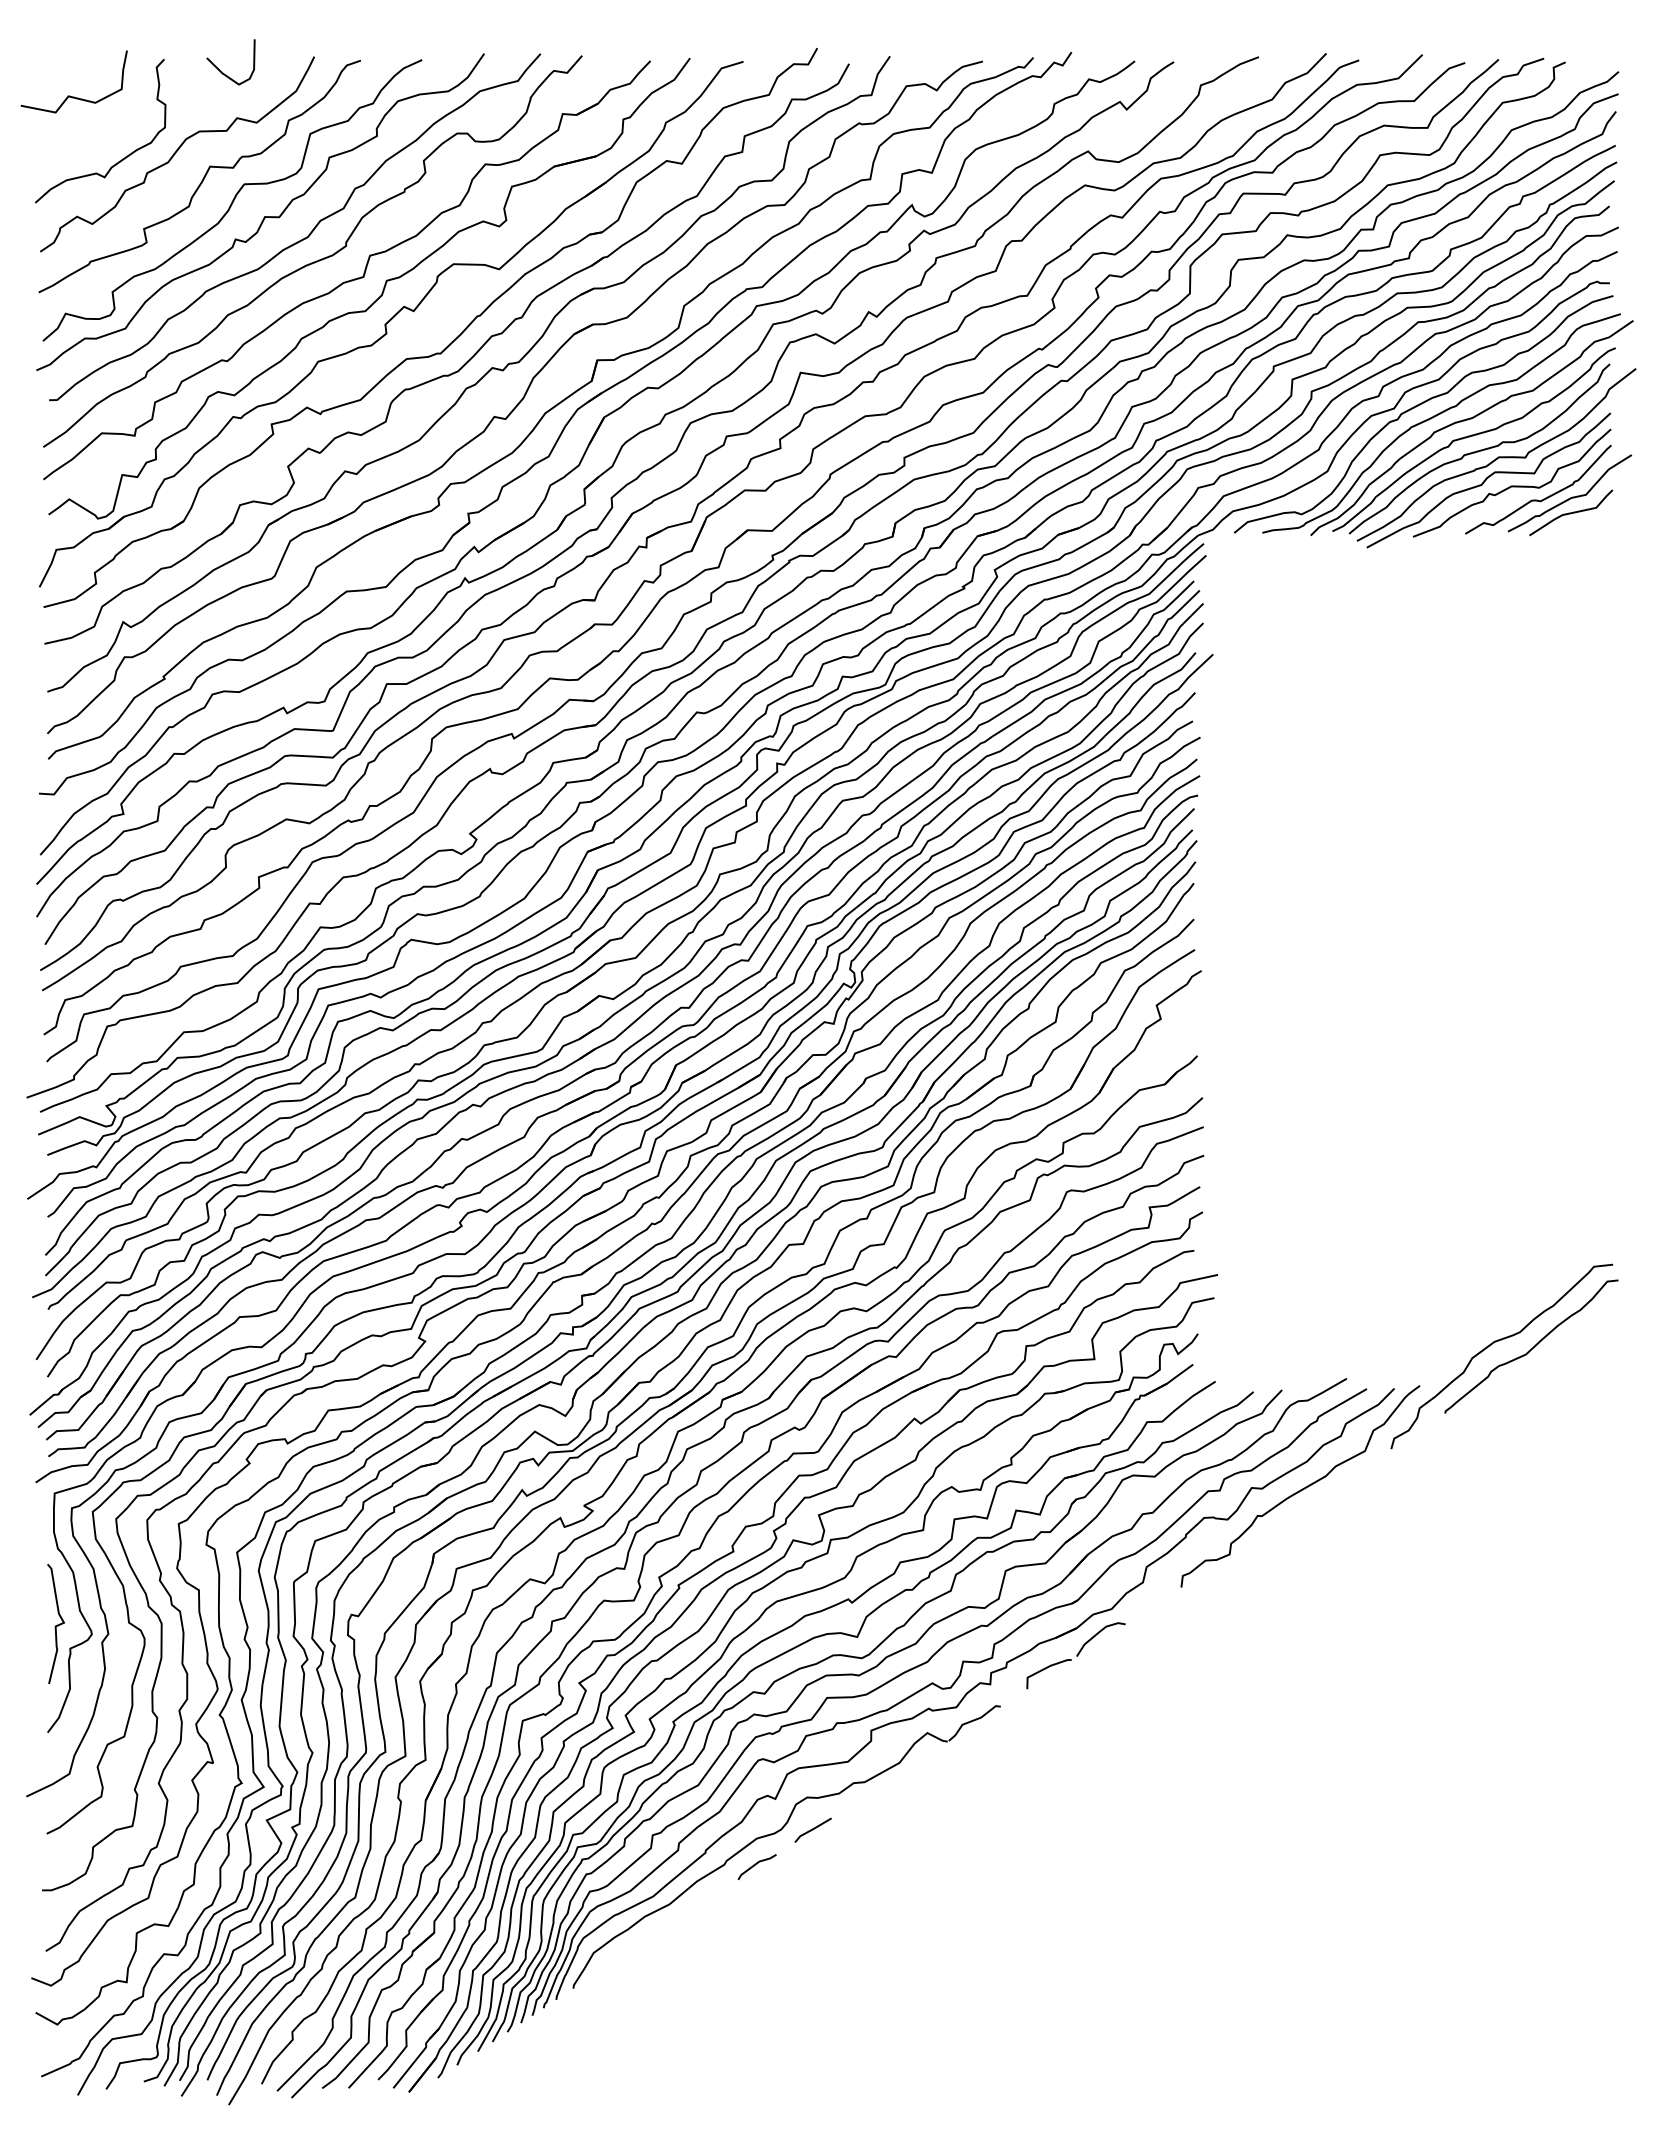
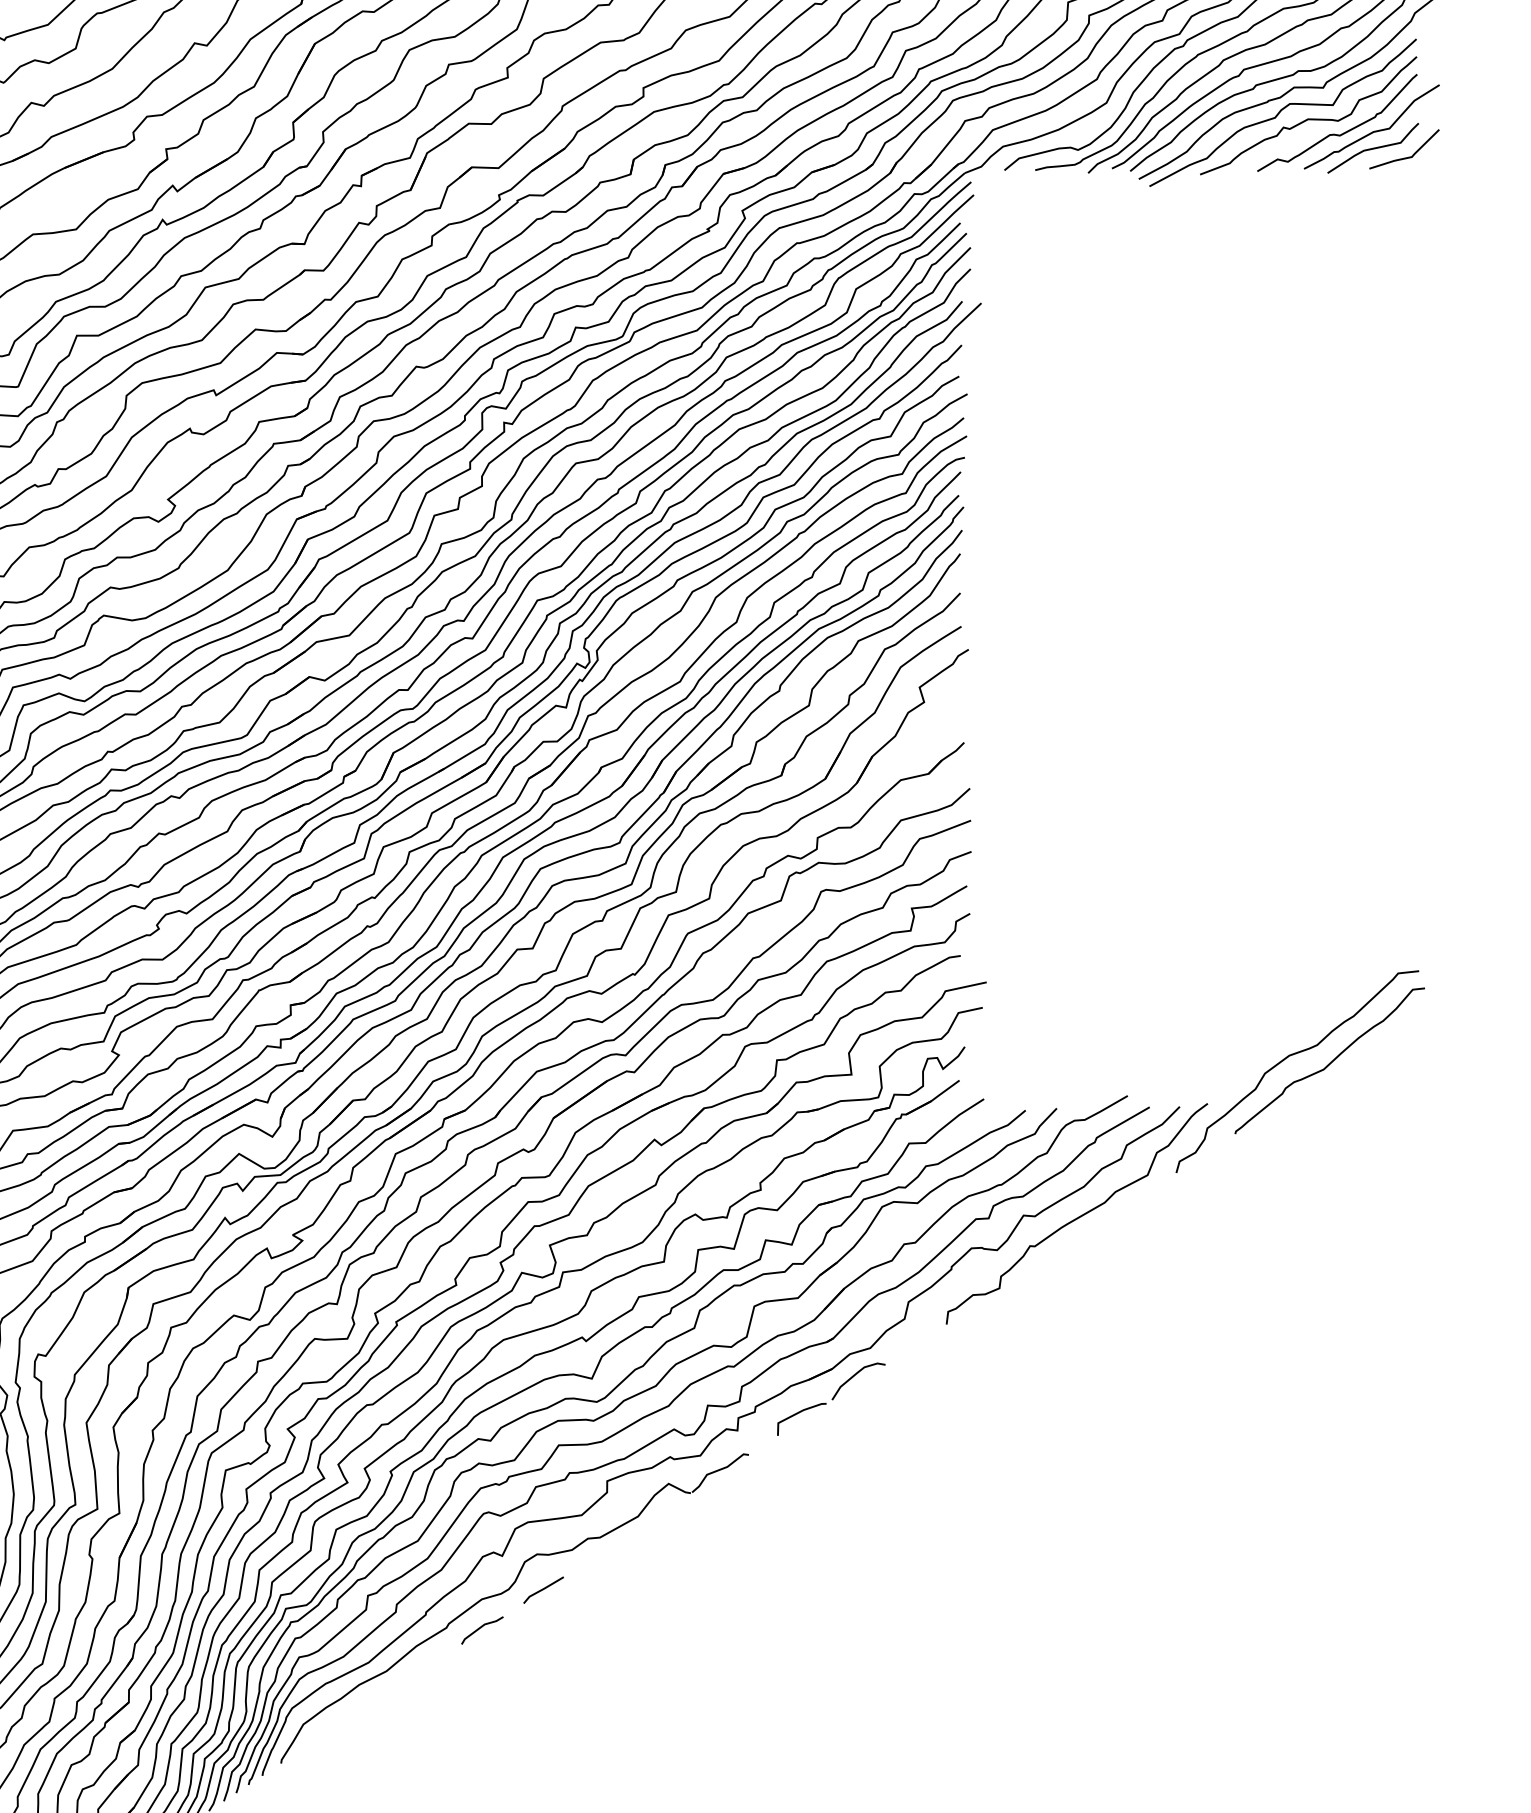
line: (1602, 520) -> (1407, 156), added

